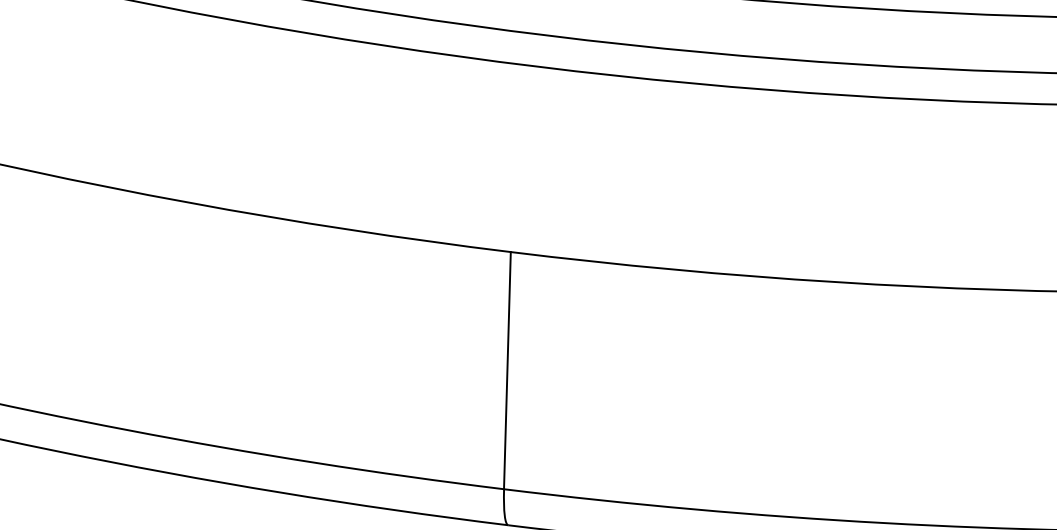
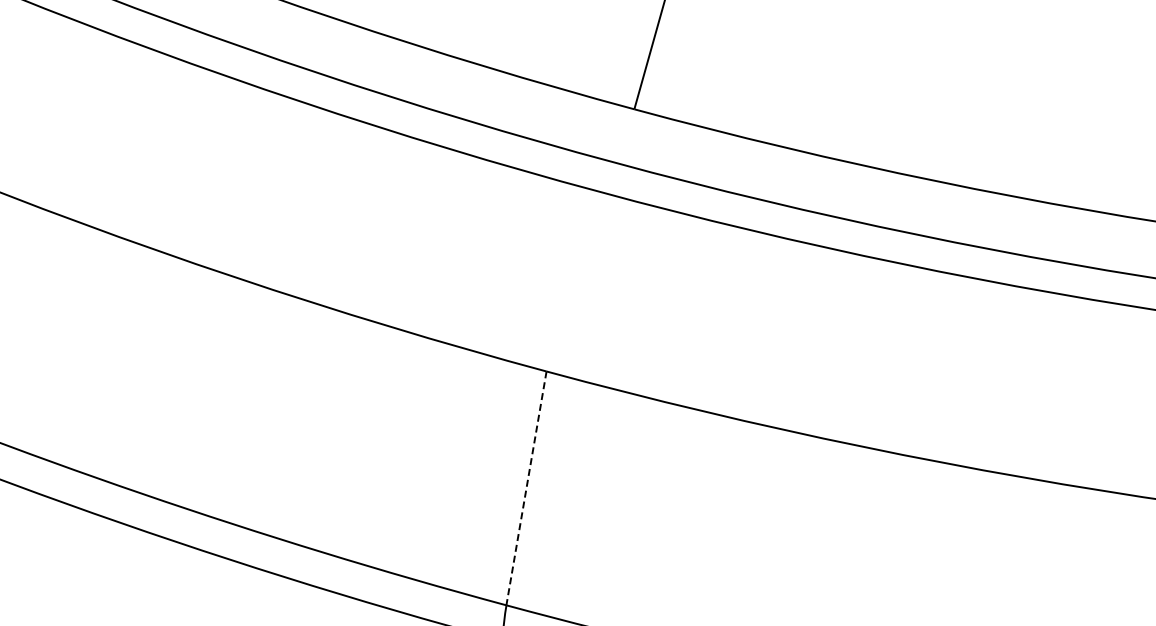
line: (507, 370) -> (526, 488), solid -> dashed

